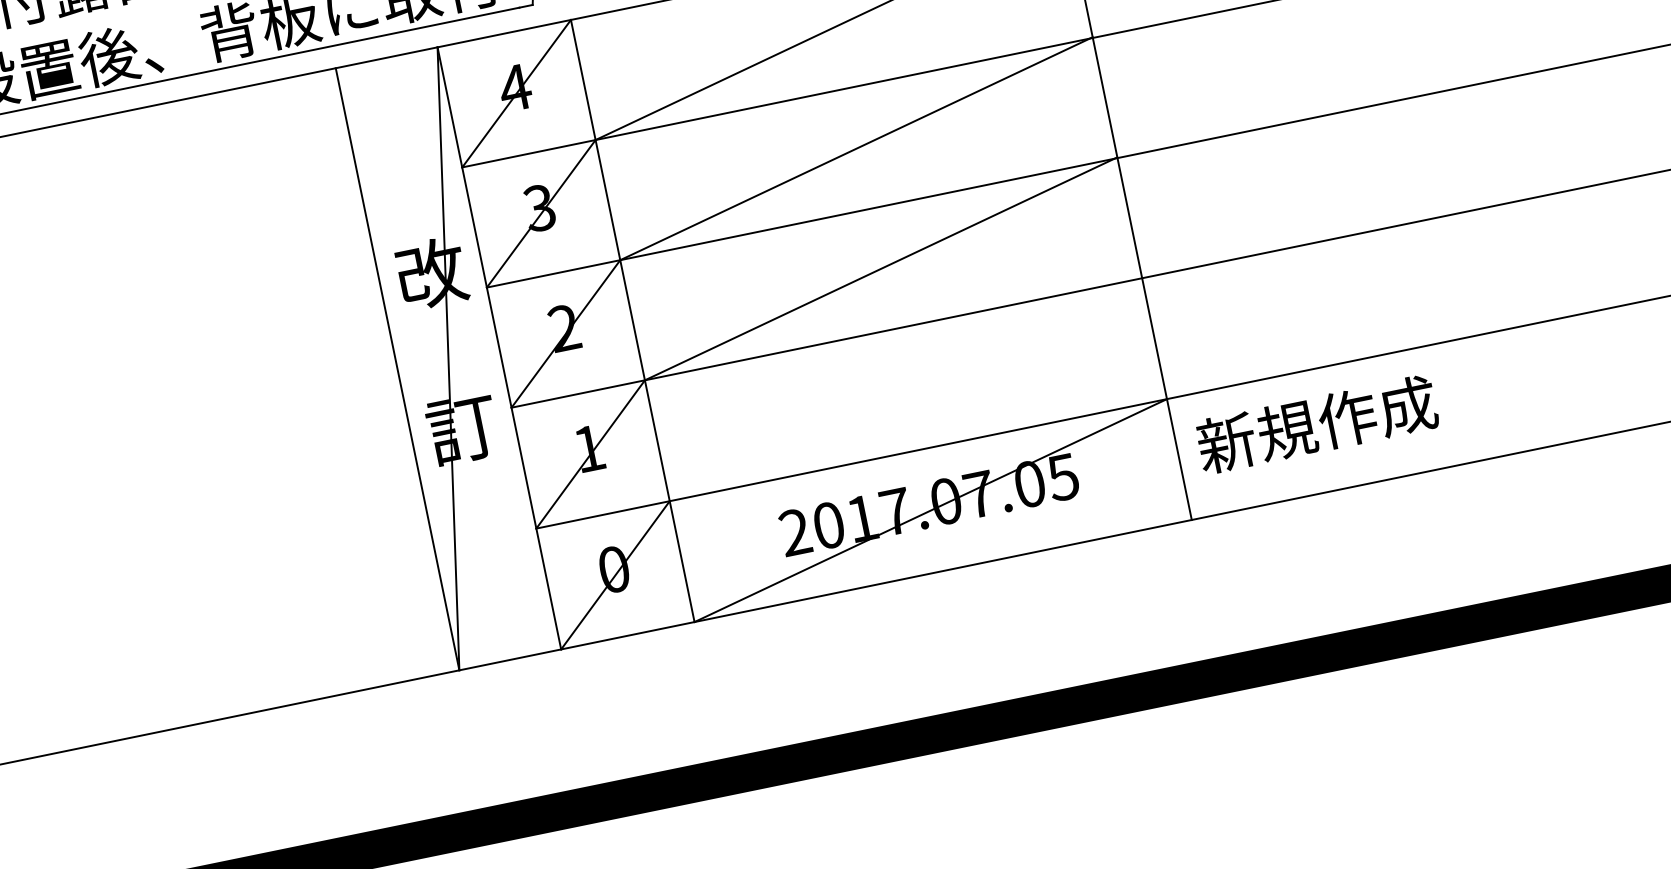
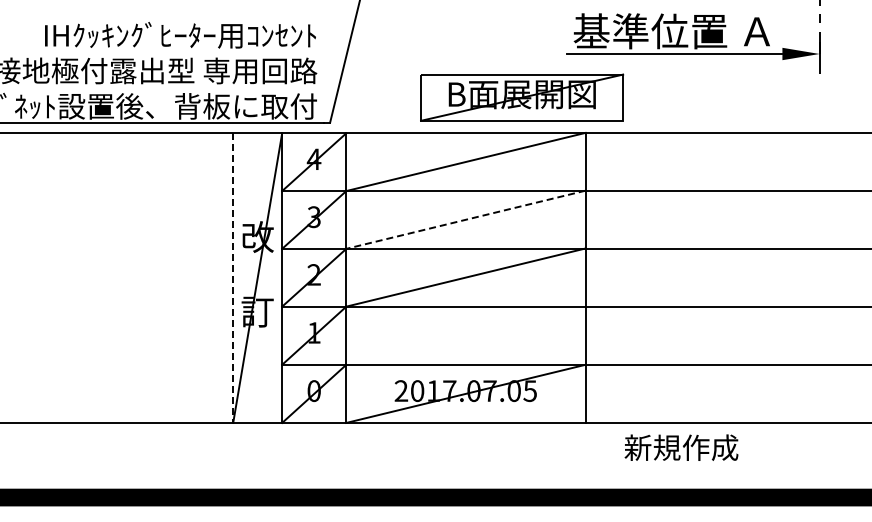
line: (855, 148) -> (465, 219), solid -> dashed
line: (398, 369) -> (233, 278), solid -> dashed
text: (1317, 424) -> (681, 447), moved

